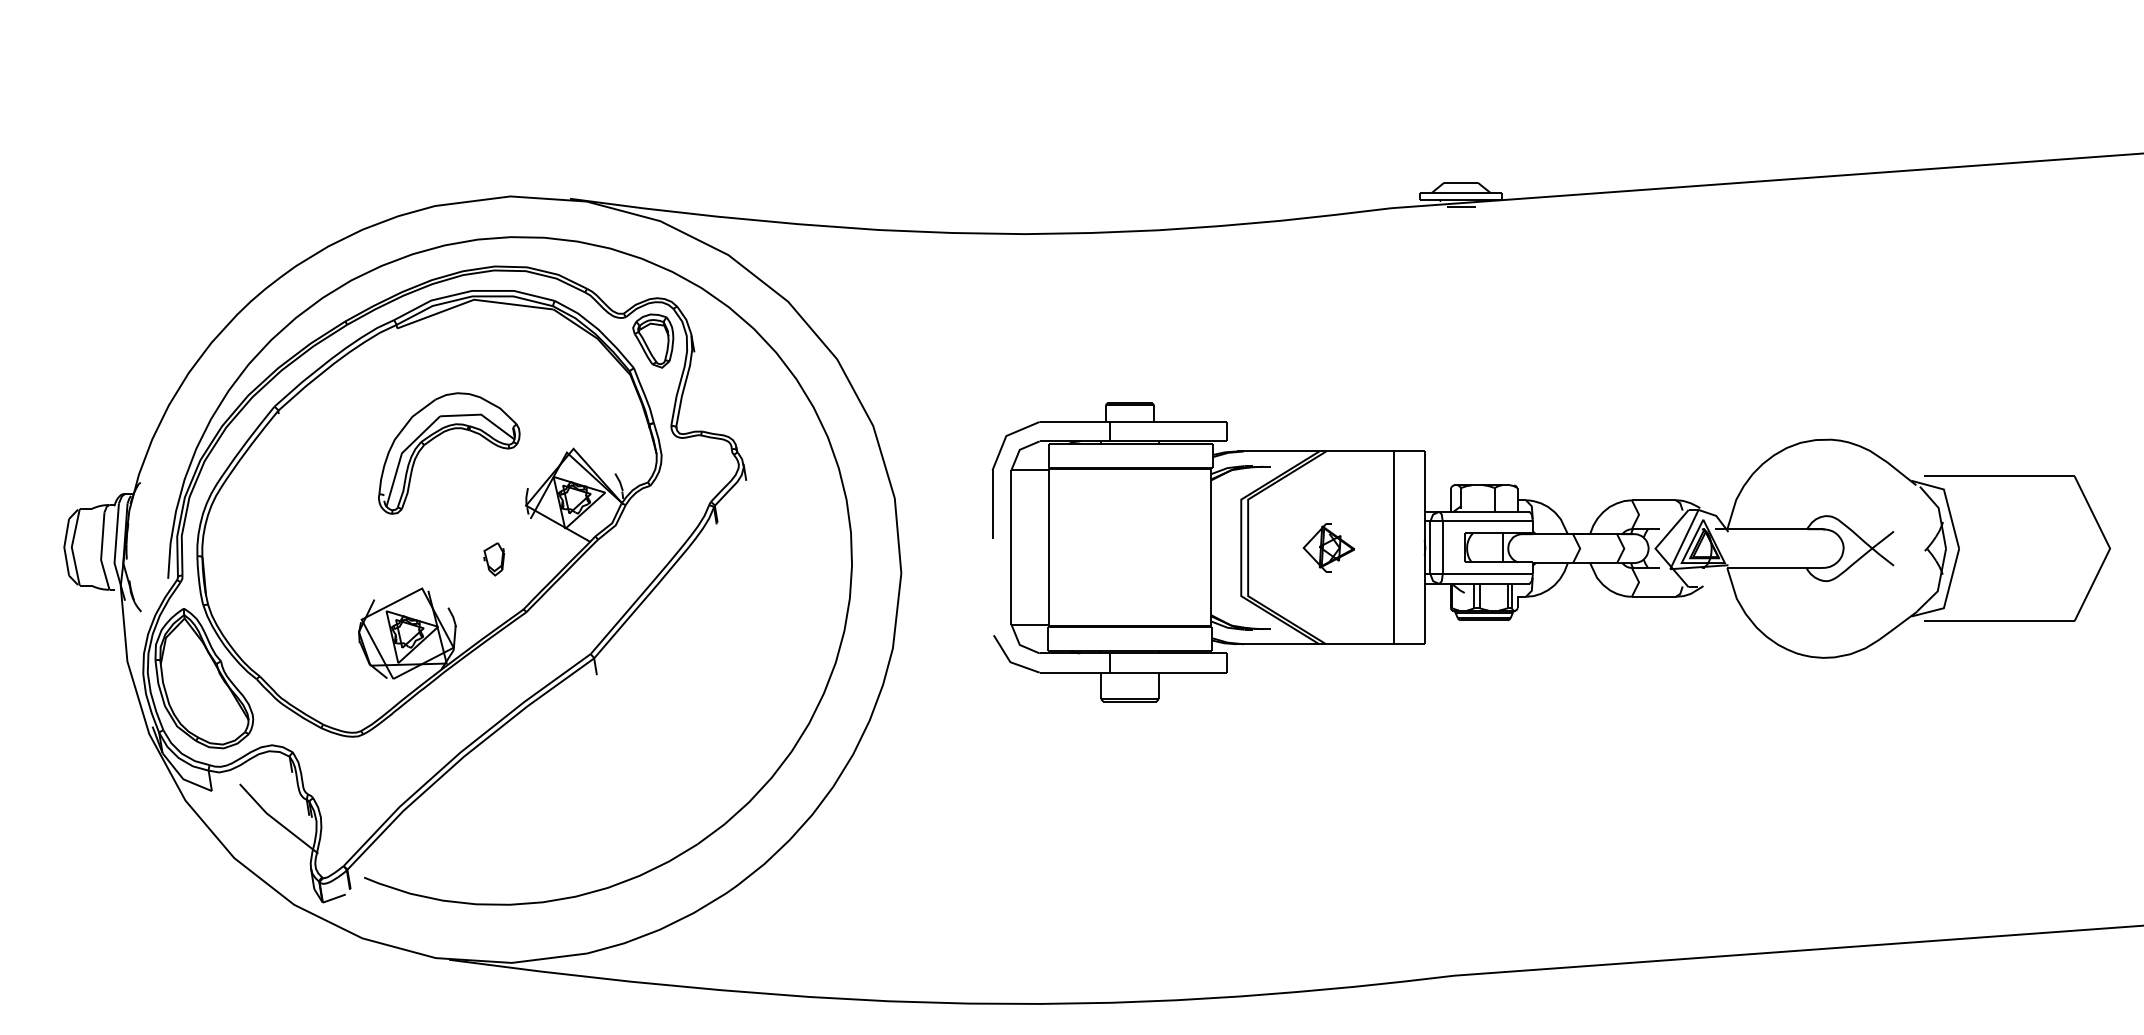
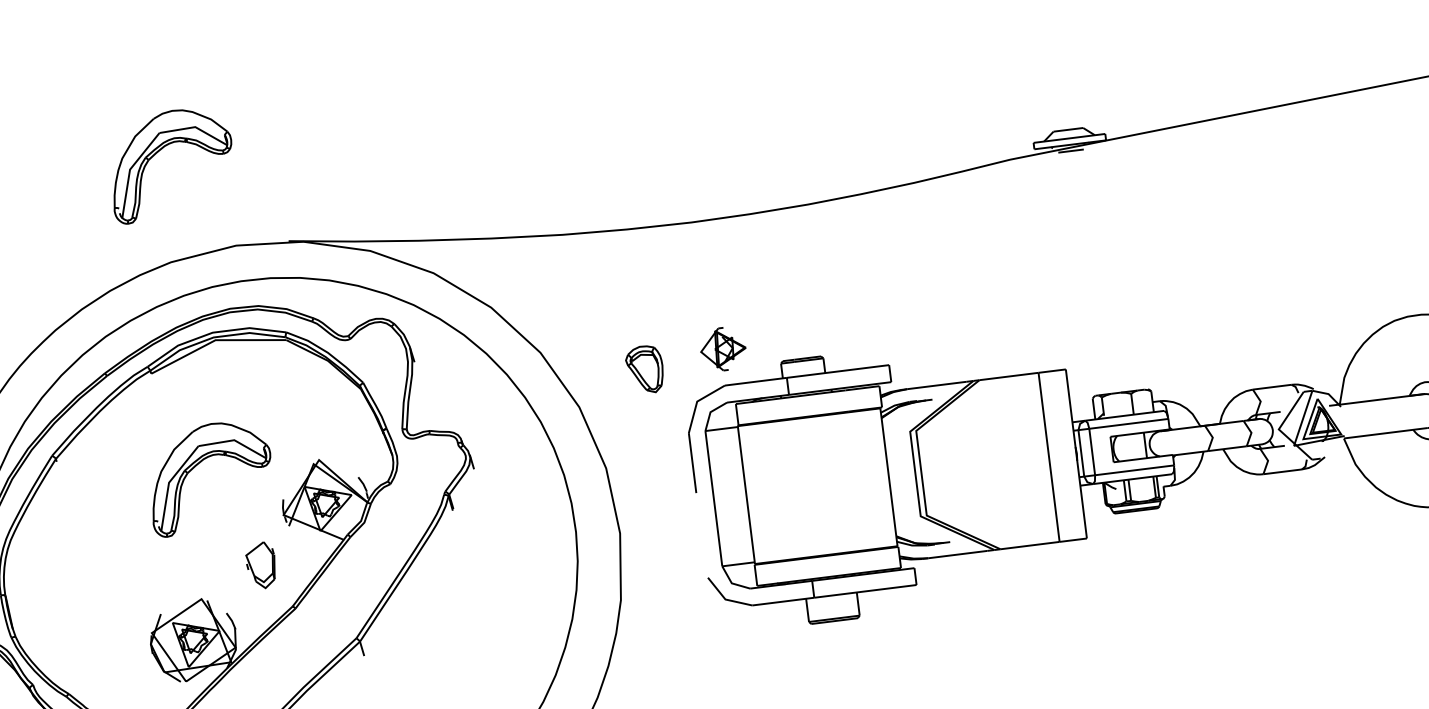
part: (440, 78) -> (161, 149), added
part: (653, 340) -> (645, 369), moved
part: (1328, 547) -> (722, 348), moved
part: (494, 559) -> (261, 565), size x1.6

